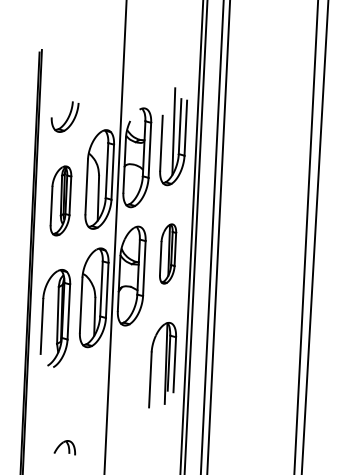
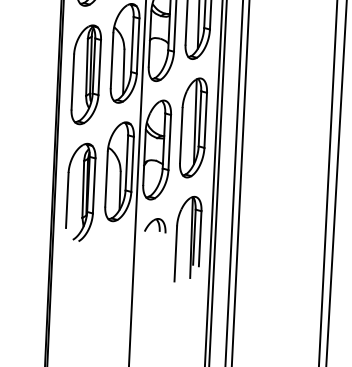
part: (60, 200) -> (85, 74), size x1.43
part: (167, 253) -> (192, 127), size x1.67
part: (64, 447) -> (154, 225), moved

